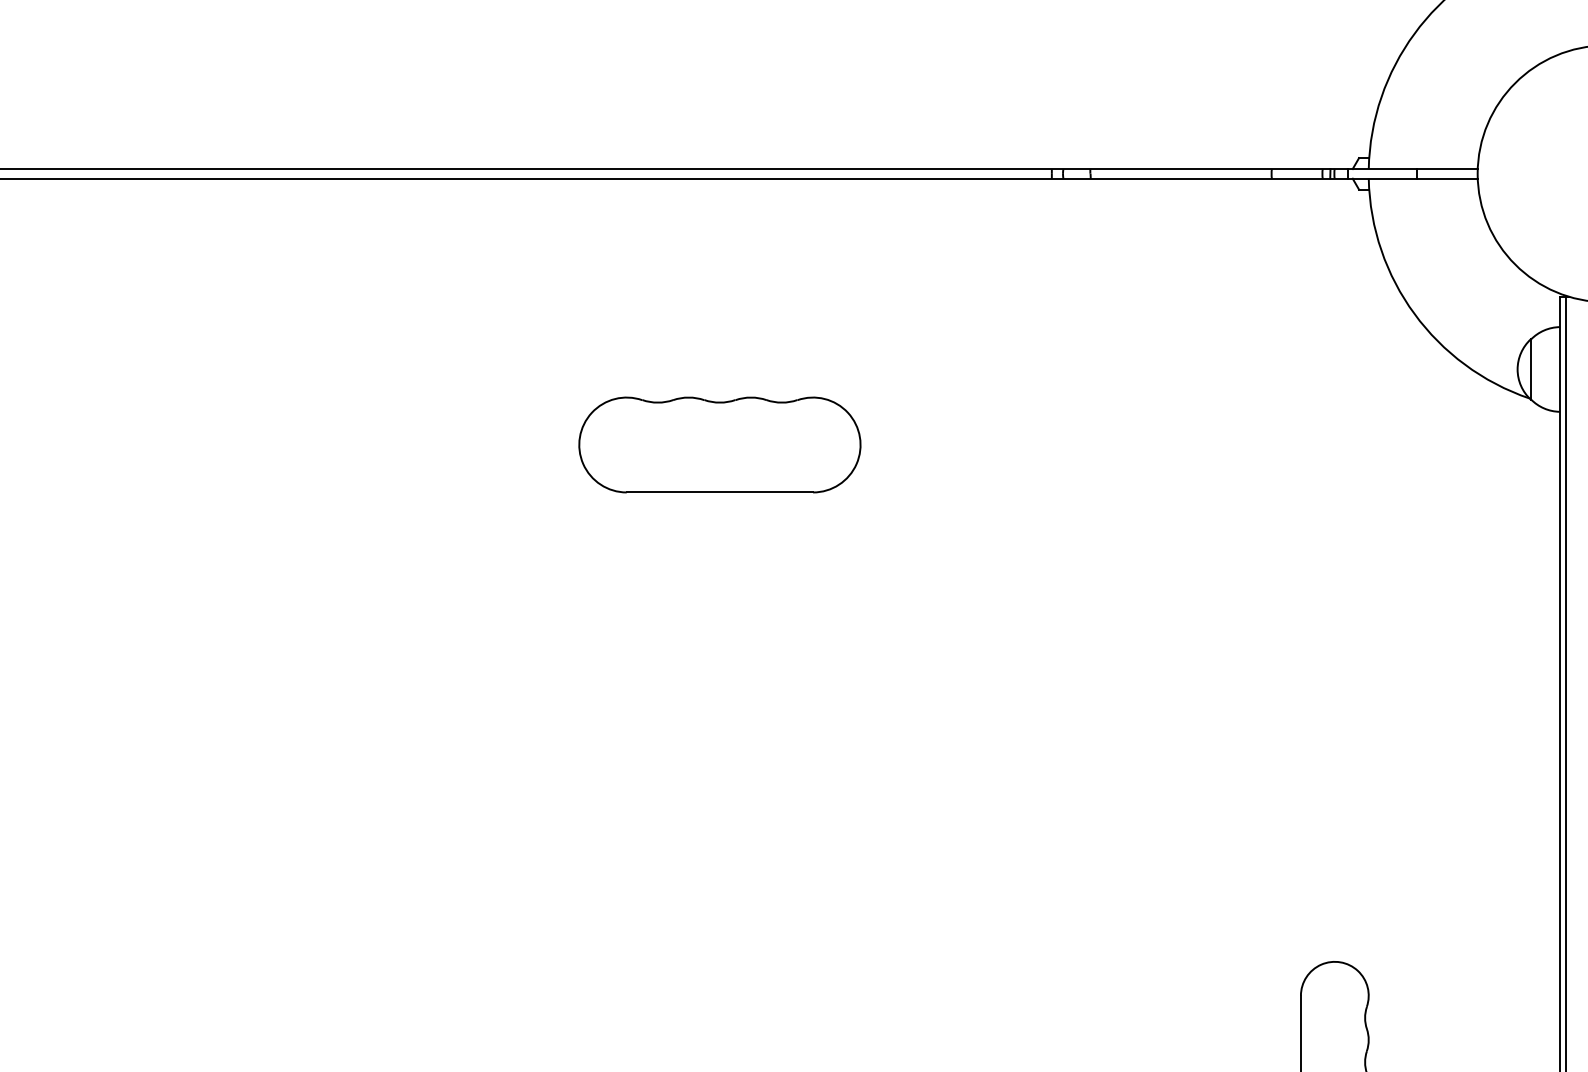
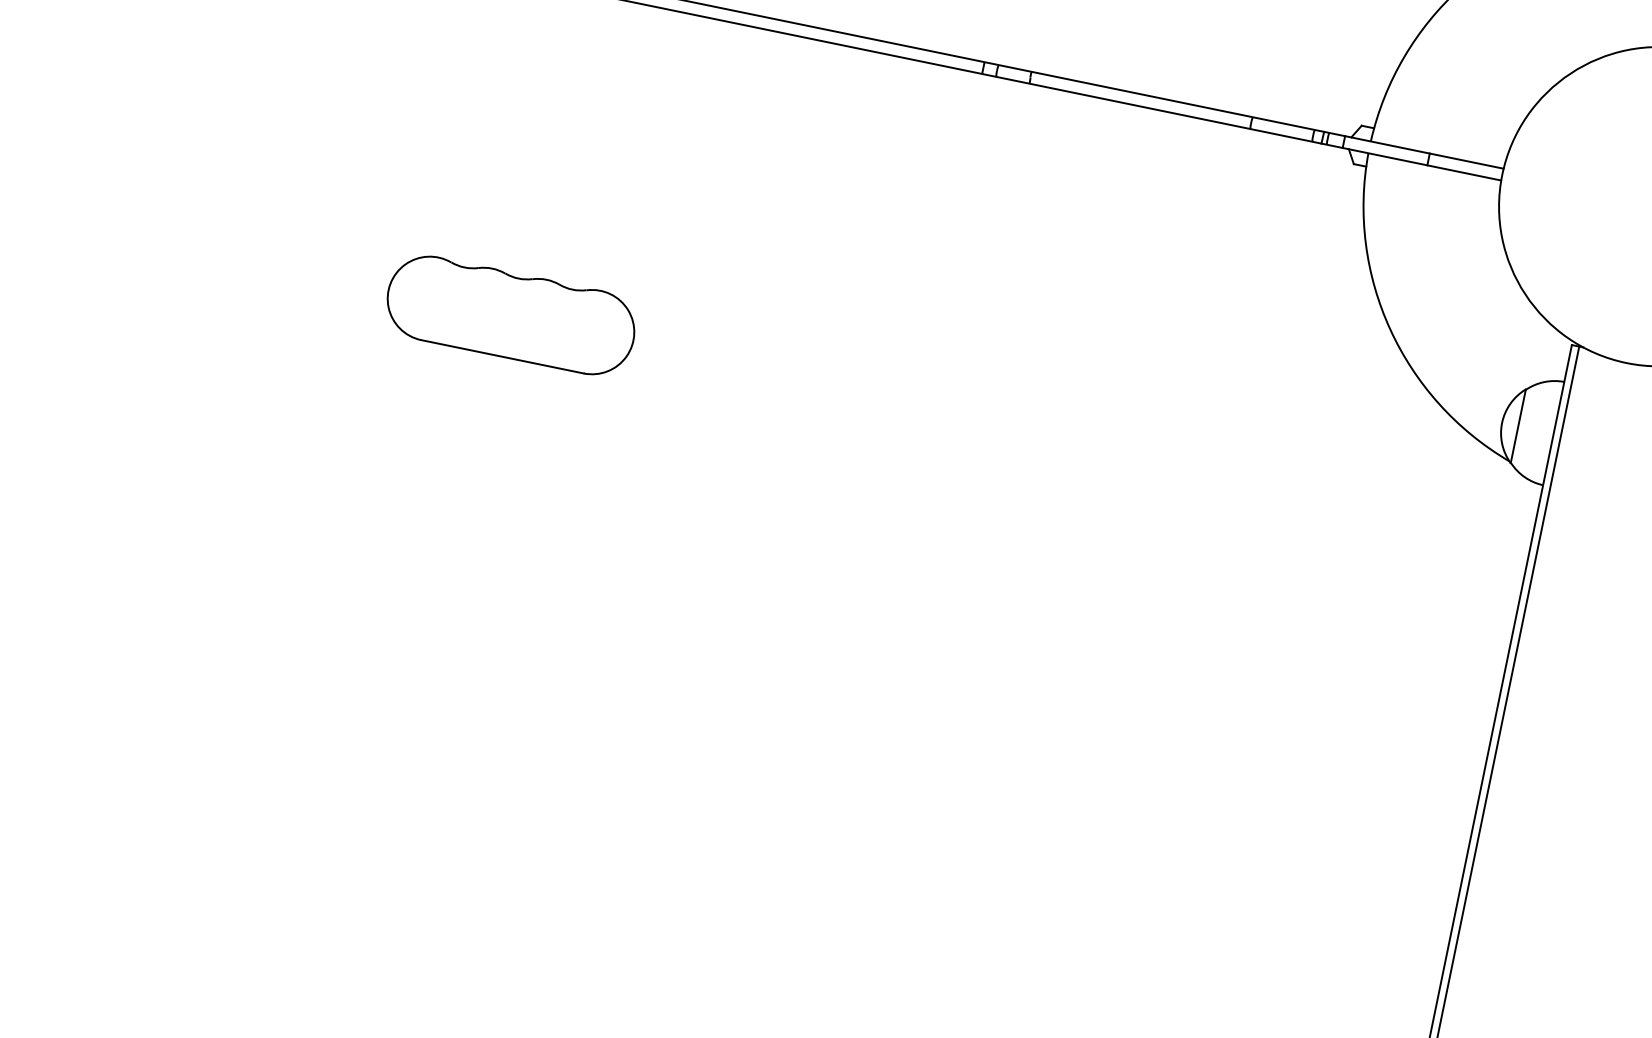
part: (719, 444) -> (510, 314), size x0.71

